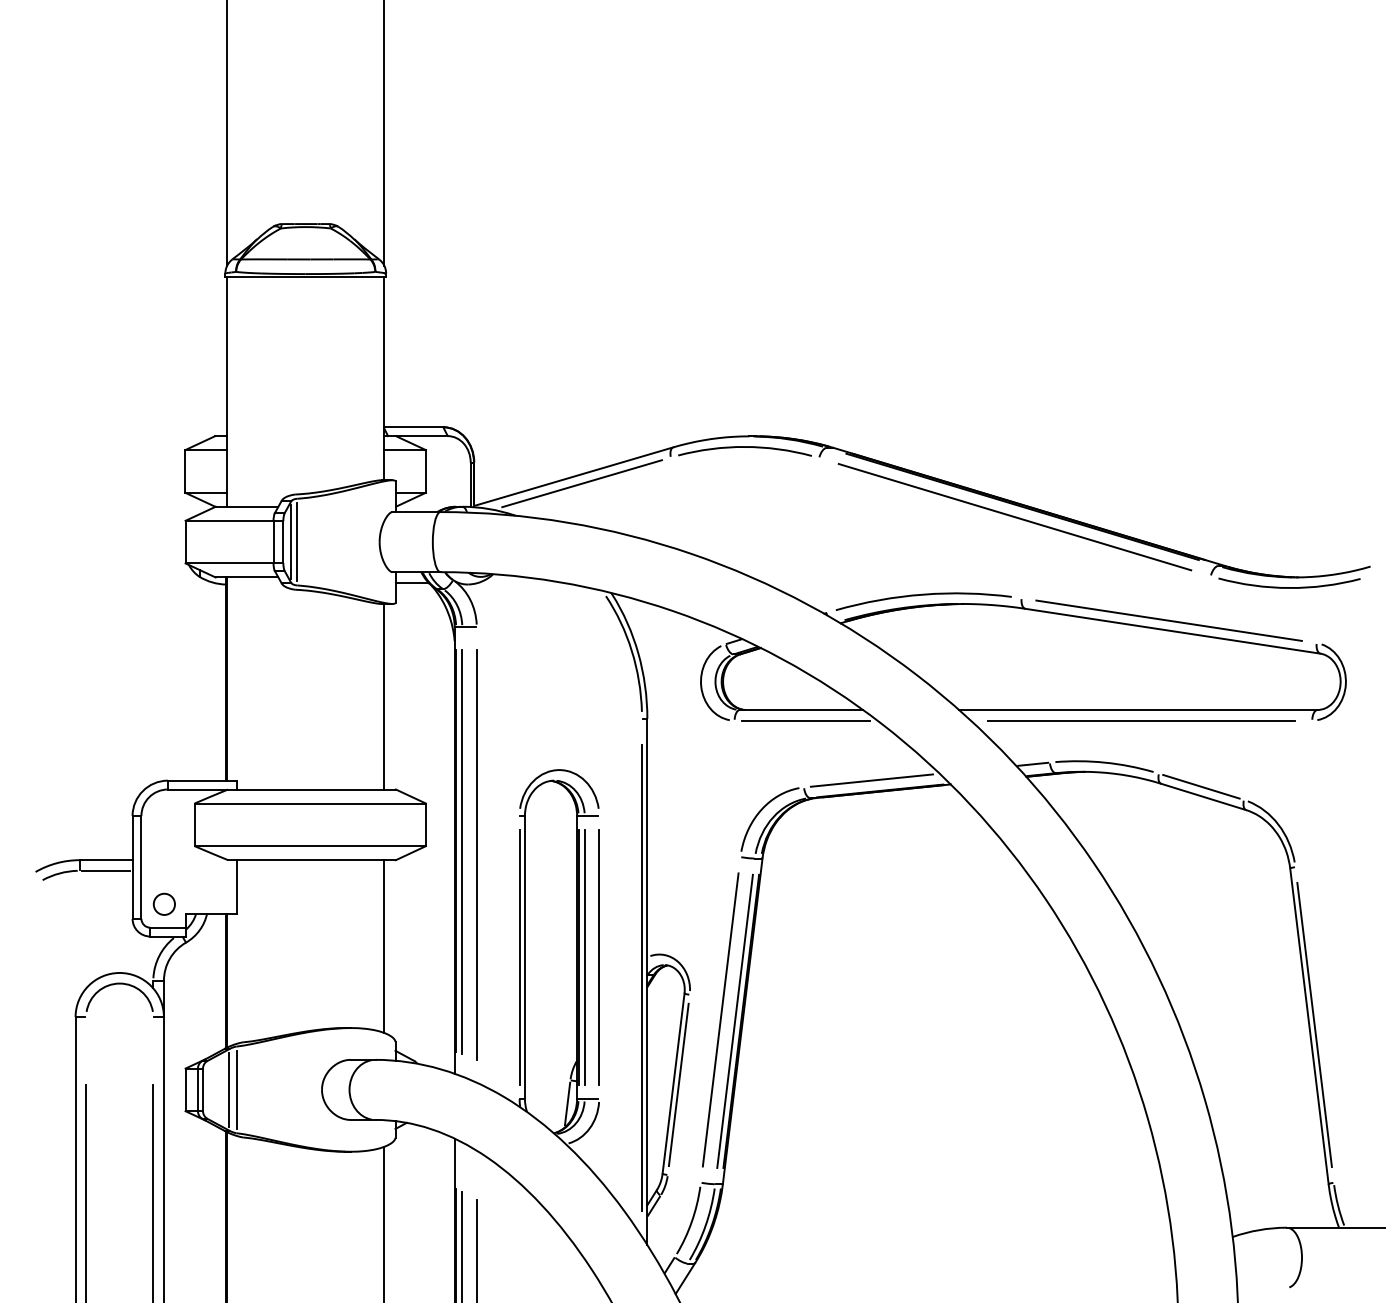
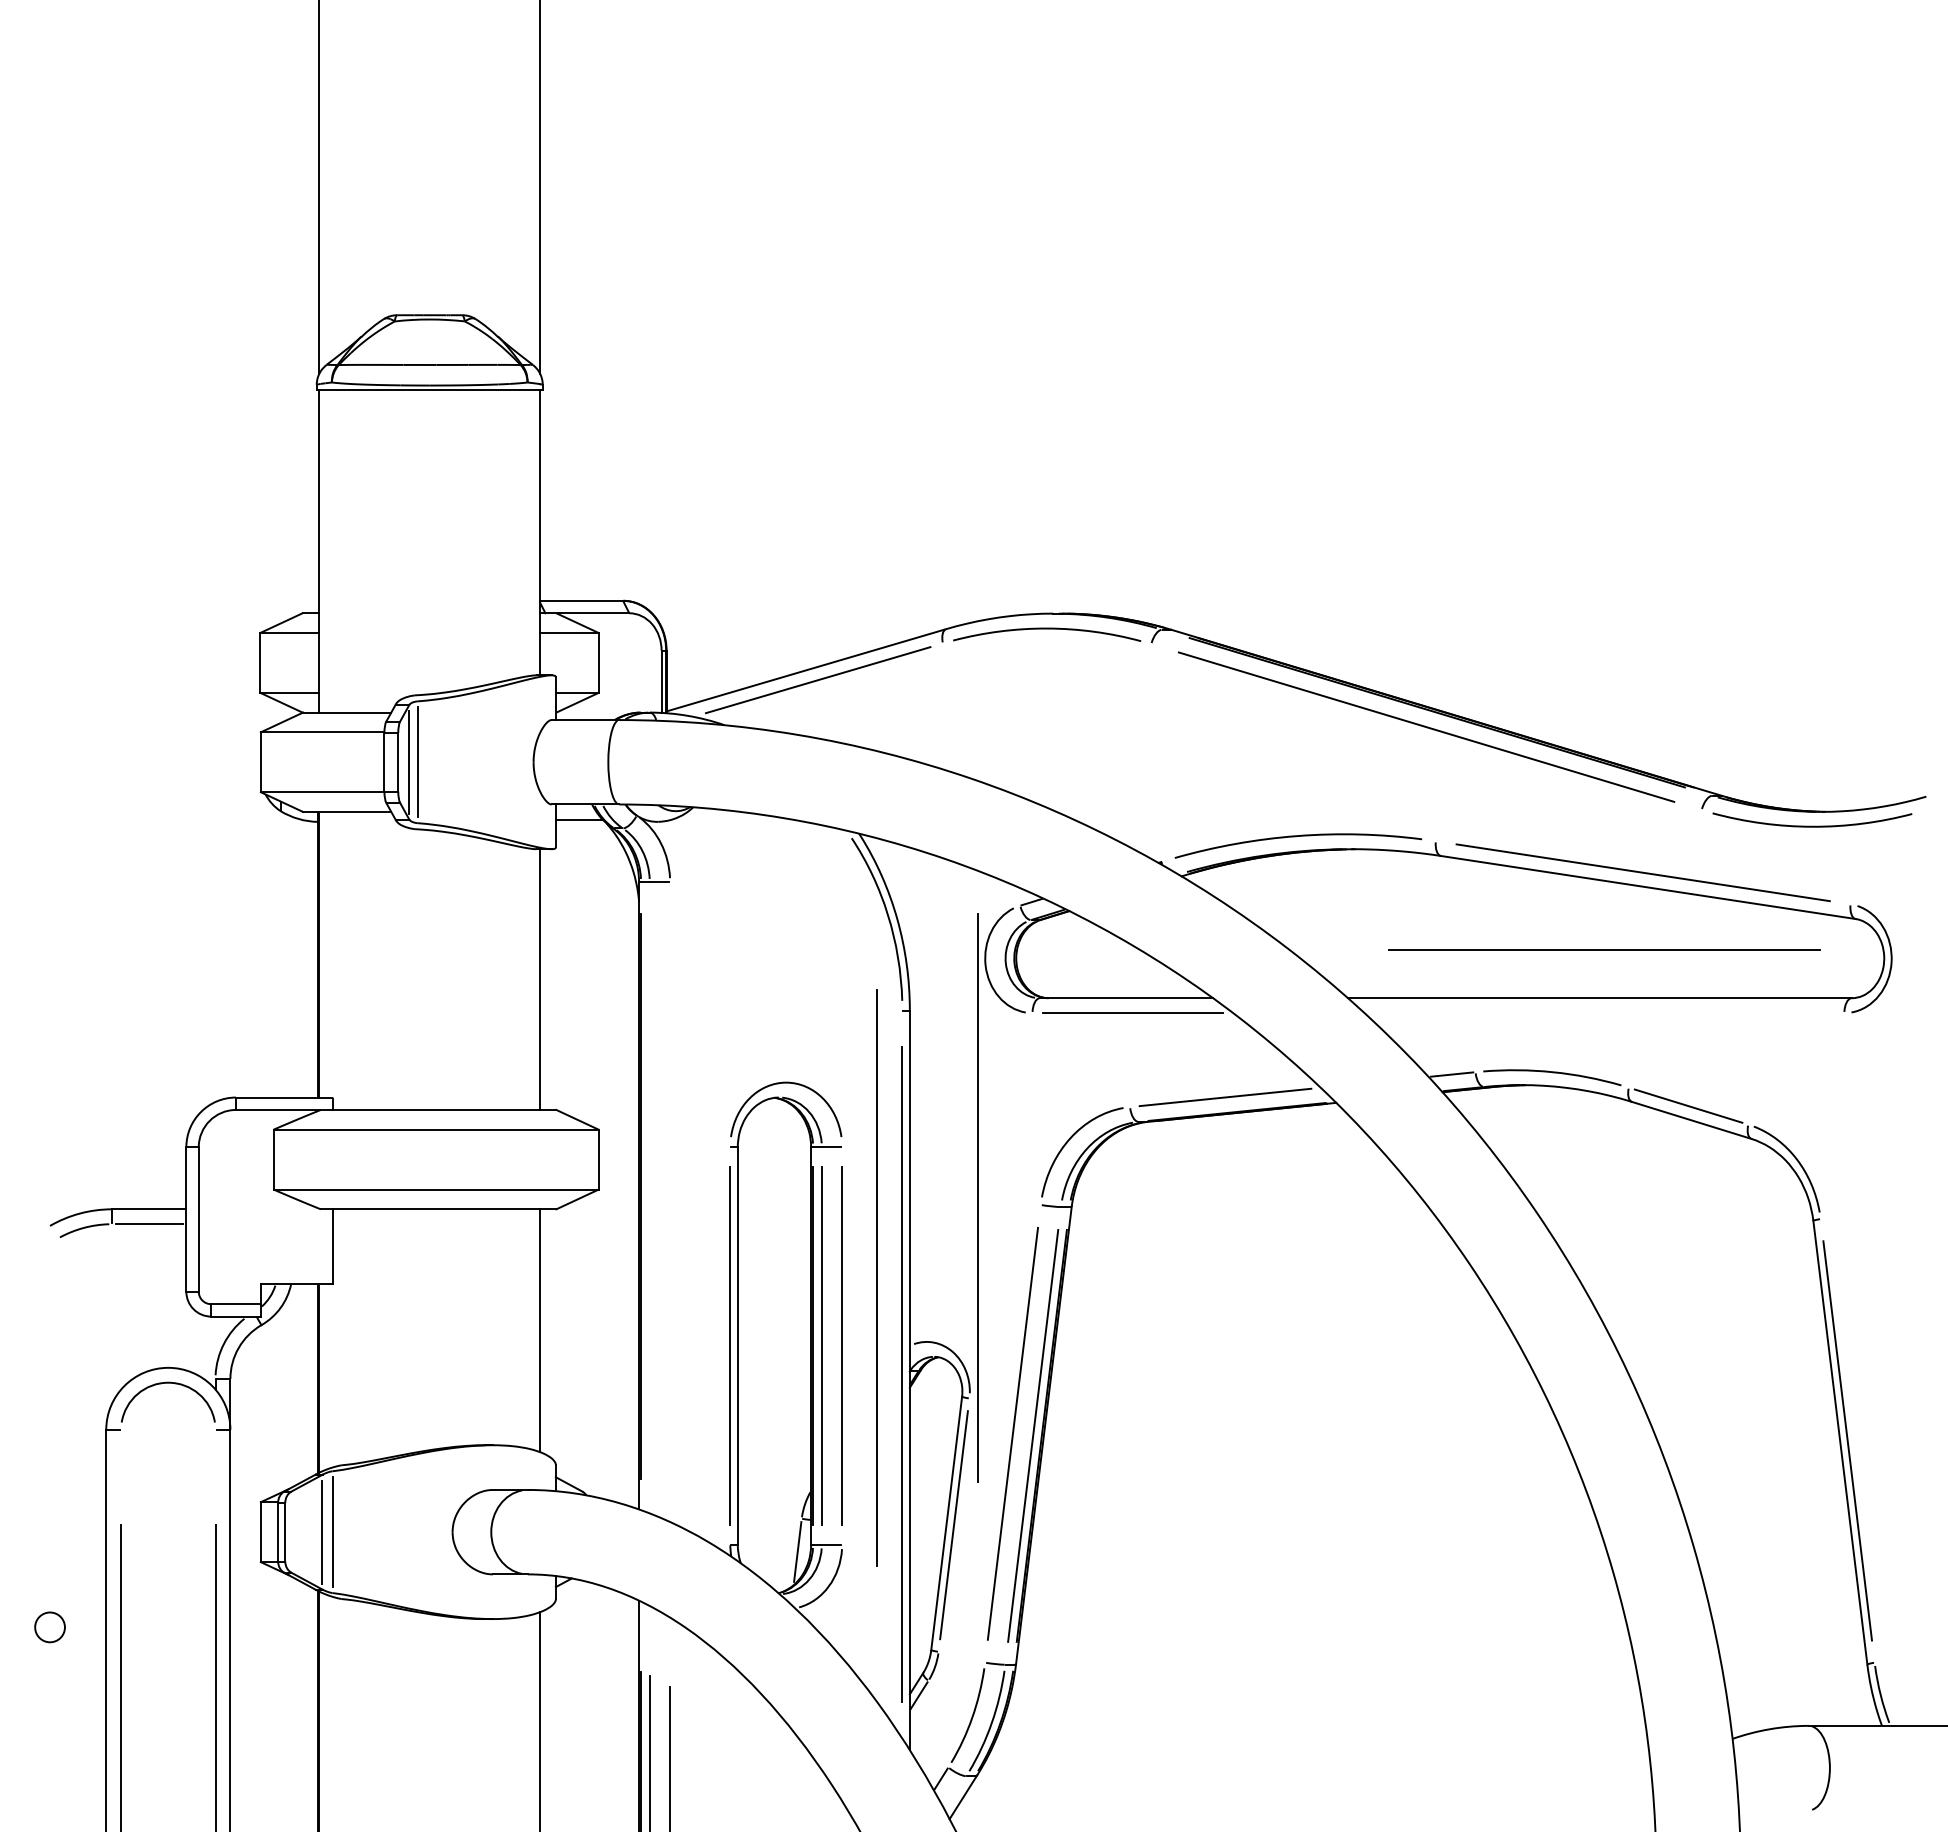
line: (1141, 720) -> (1604, 949), moved
line: (462, 851) -> (977, 1197), moved
line: (476, 854) -> (876, 1277), moved
circle: (163, 904) -> (49, 1627), moved

